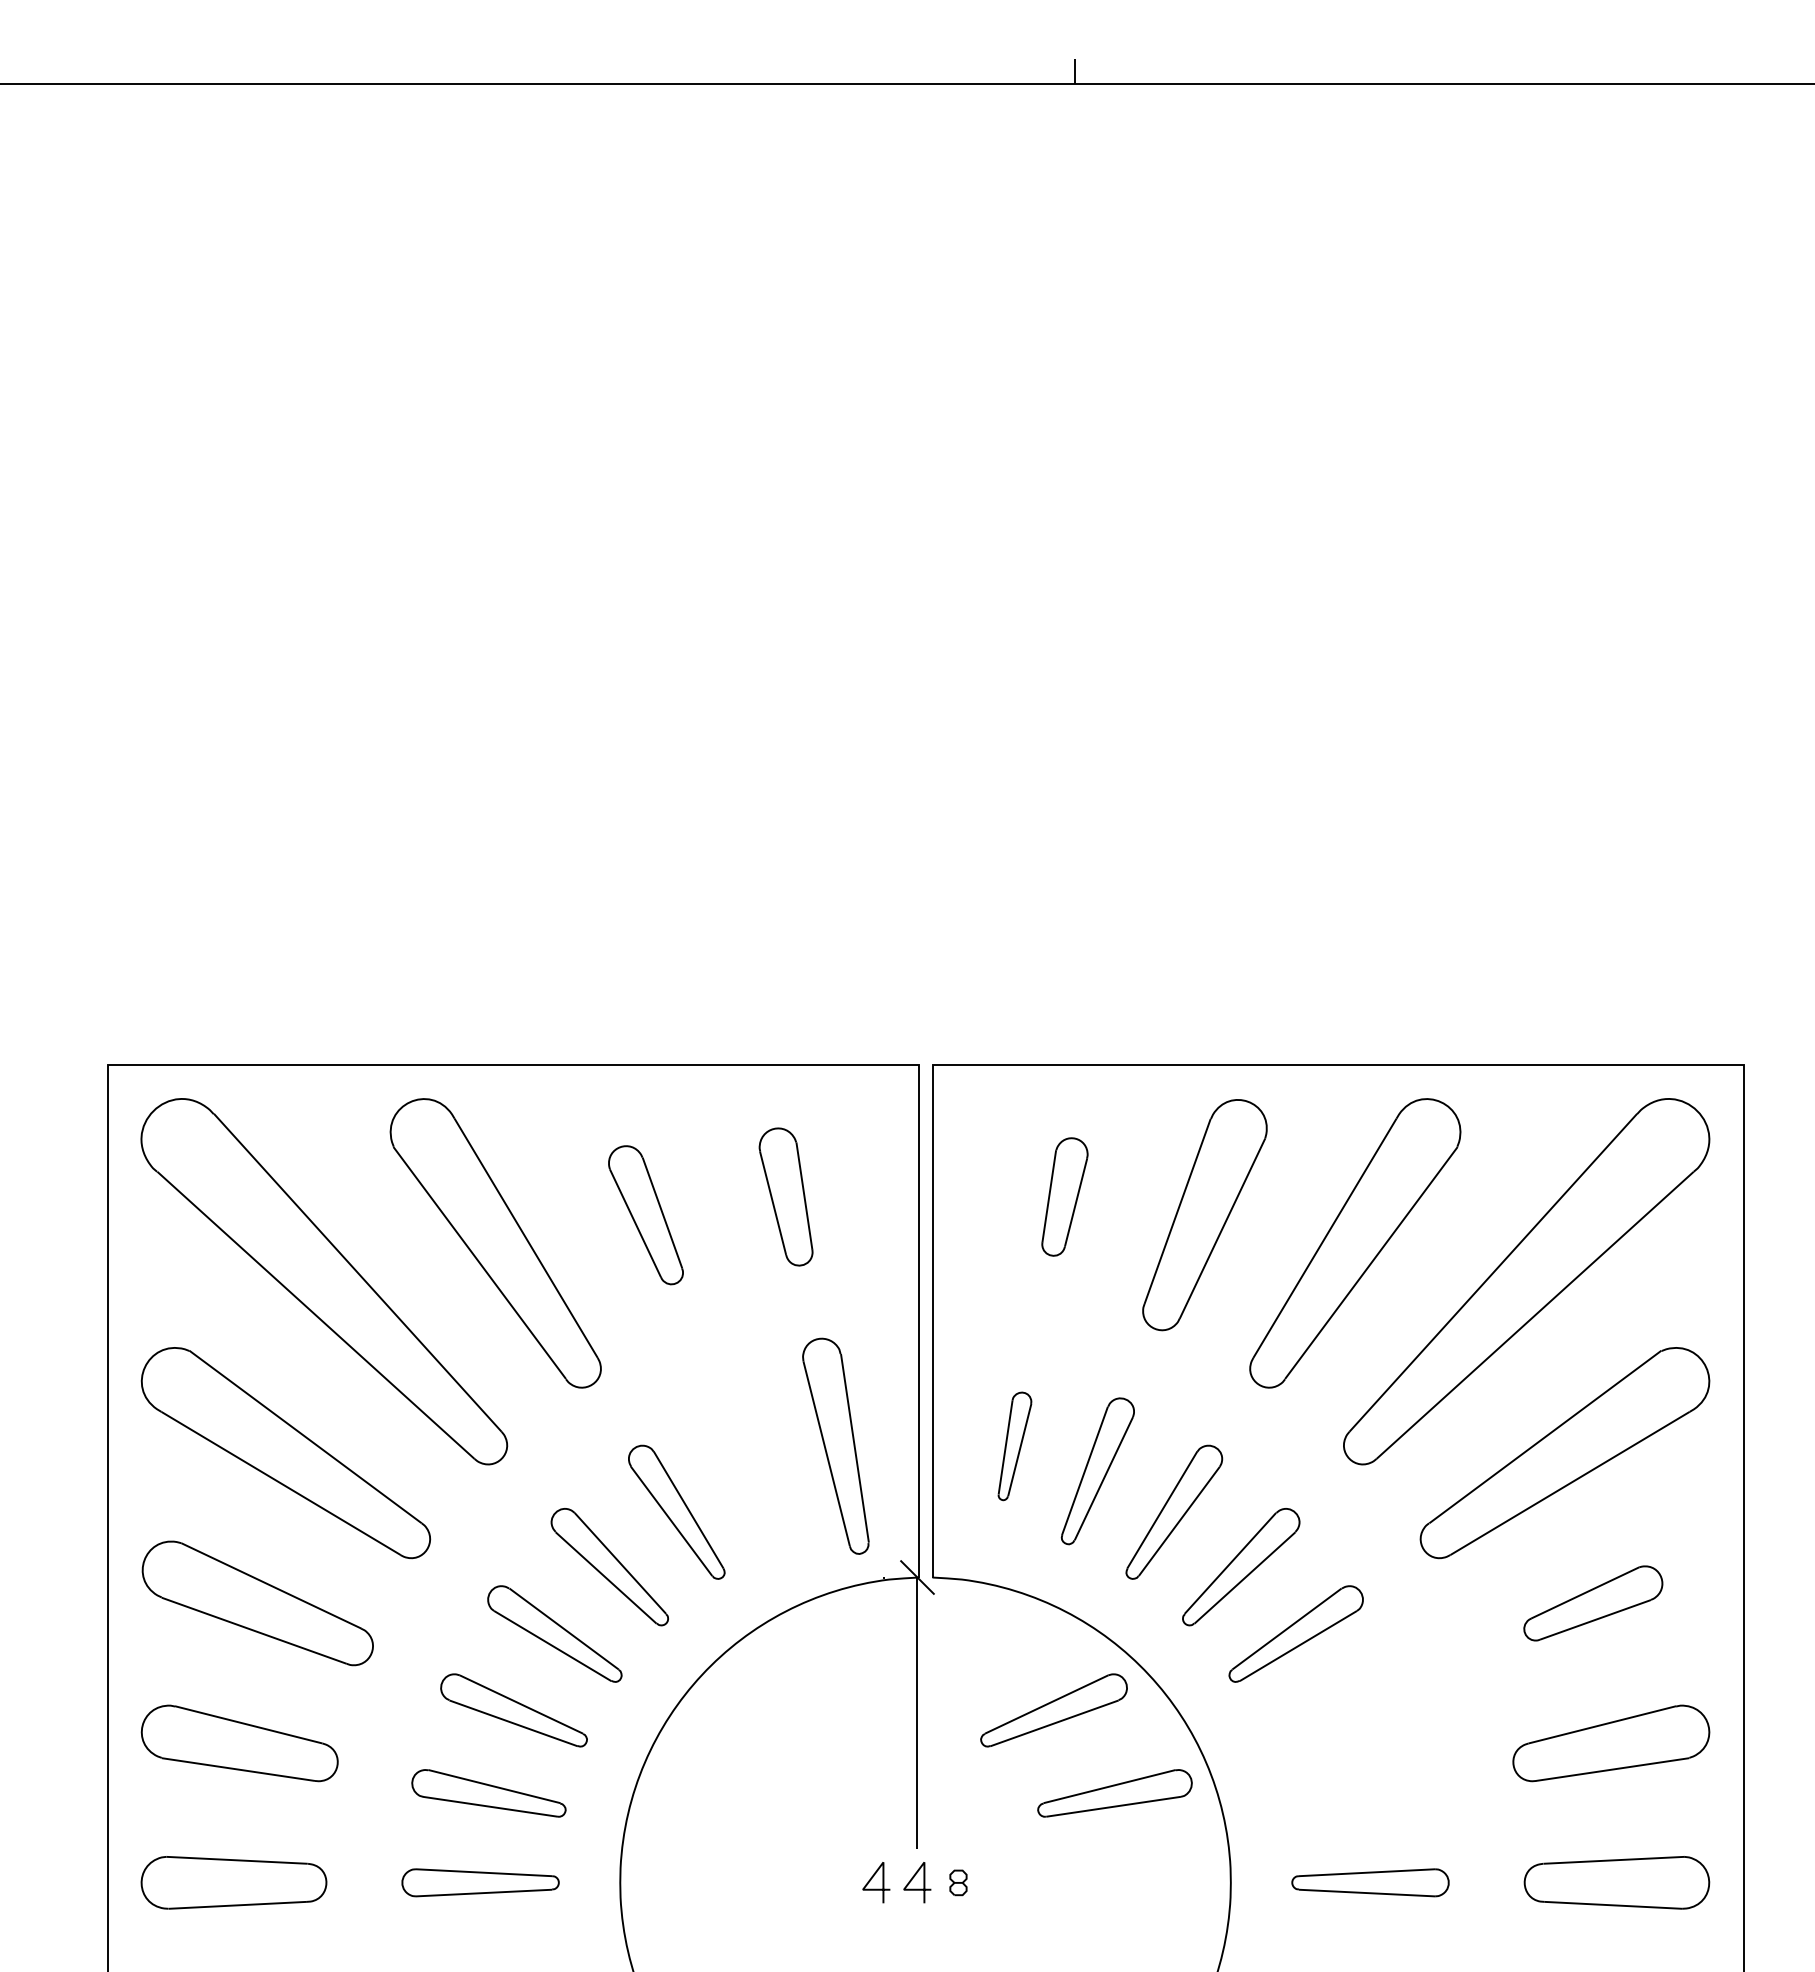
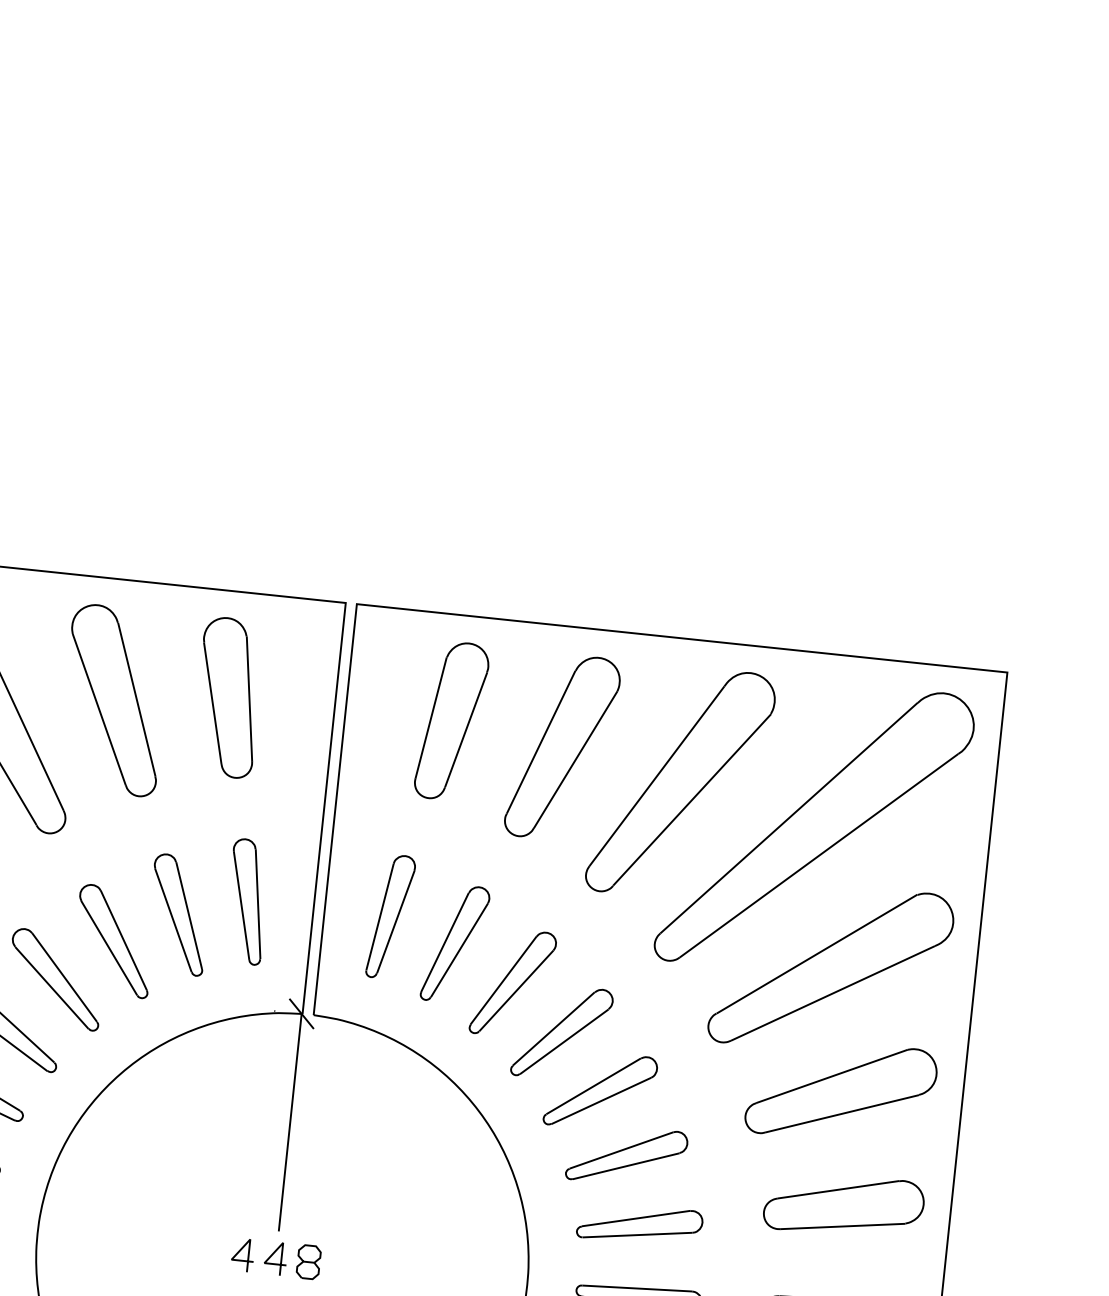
part: (785, 1196) -> (227, 697), size x1.43
part: (1064, 1196) -> (451, 720), size x1.67
part: (645, 1215) -> (114, 700), size x1.67
part: (835, 1446) -> (246, 901), size x0.71
part: (1014, 1446) -> (390, 916), size x1.43
part: (753, 1471) -> (179, 915), added
part: (1593, 1603) -> (841, 1091), size x1.67
part: (1053, 1710) -> (626, 1155), moved
part: (1114, 1793) -> (639, 1224), moved
part: (958, 1882) -> (308, 1261), size x1.67

